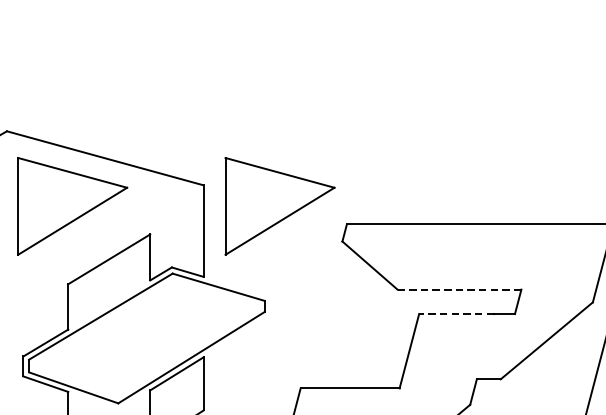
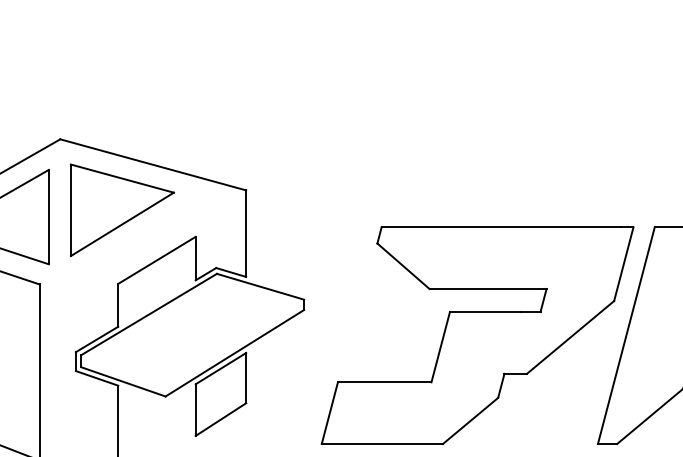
part: (279, 206) -> (317, 210), removed
line: (459, 289) -> (488, 288), dashed -> solid
line: (455, 314) -> (484, 312), dashed -> solid

